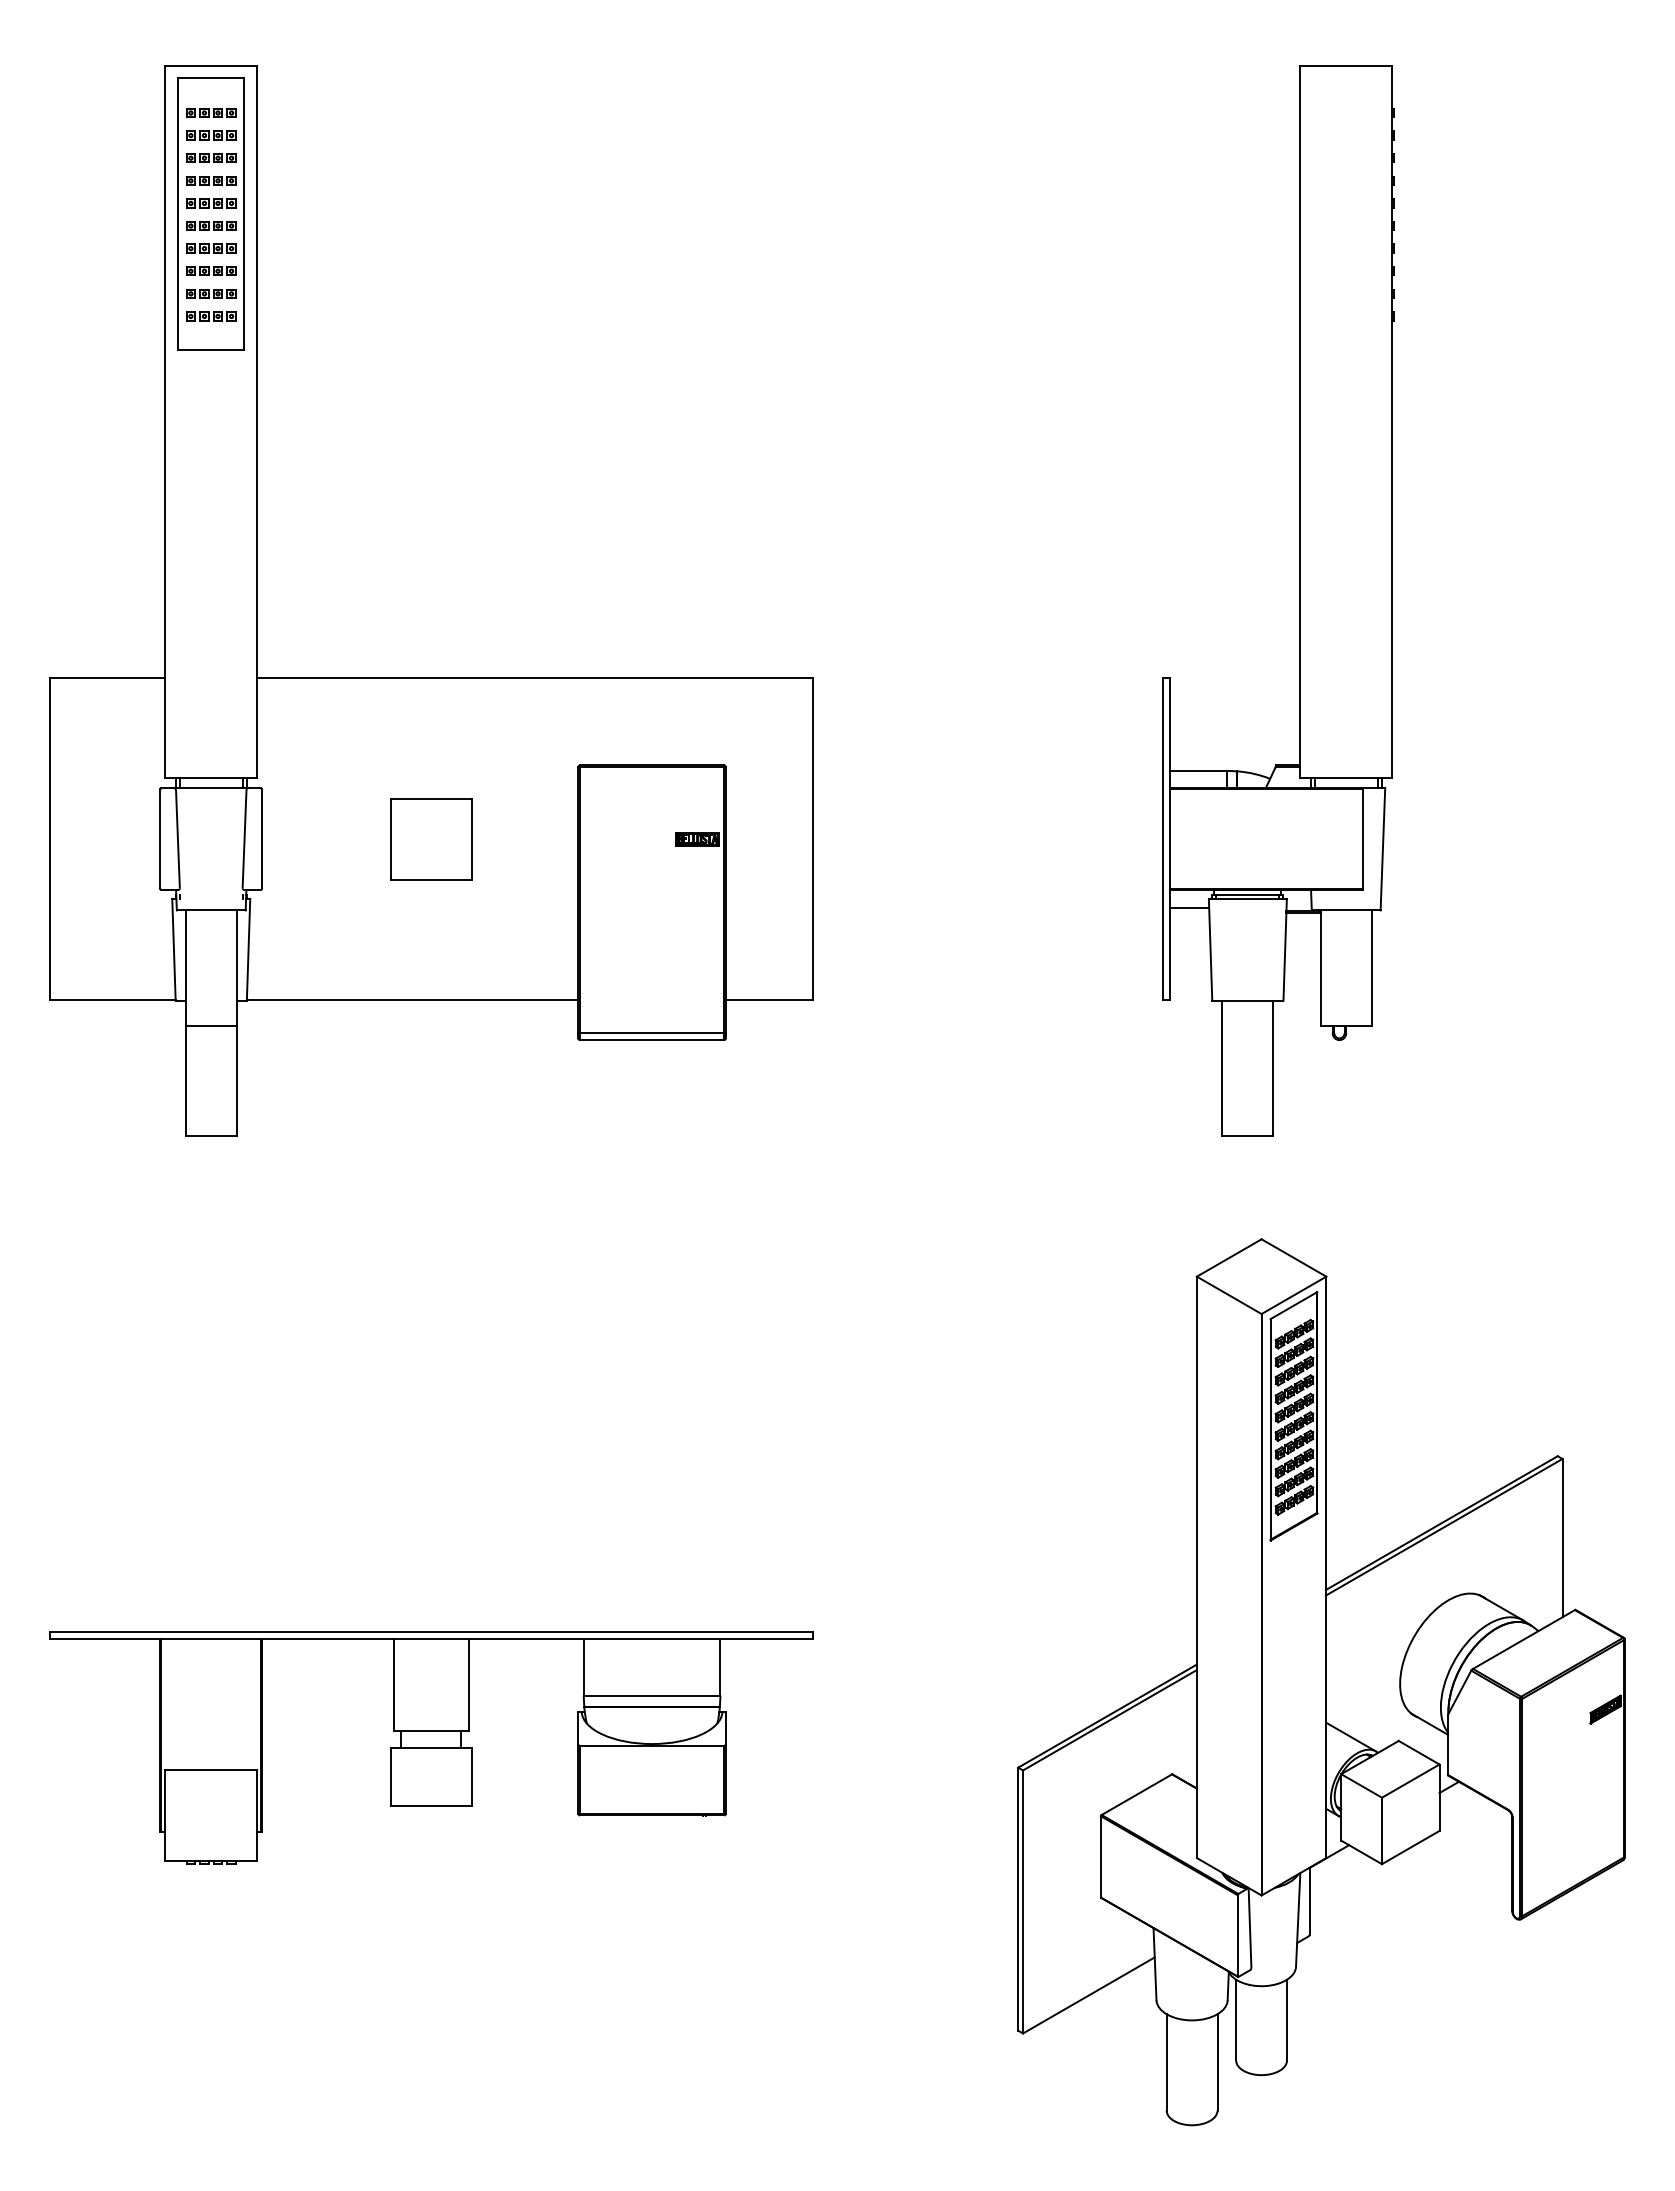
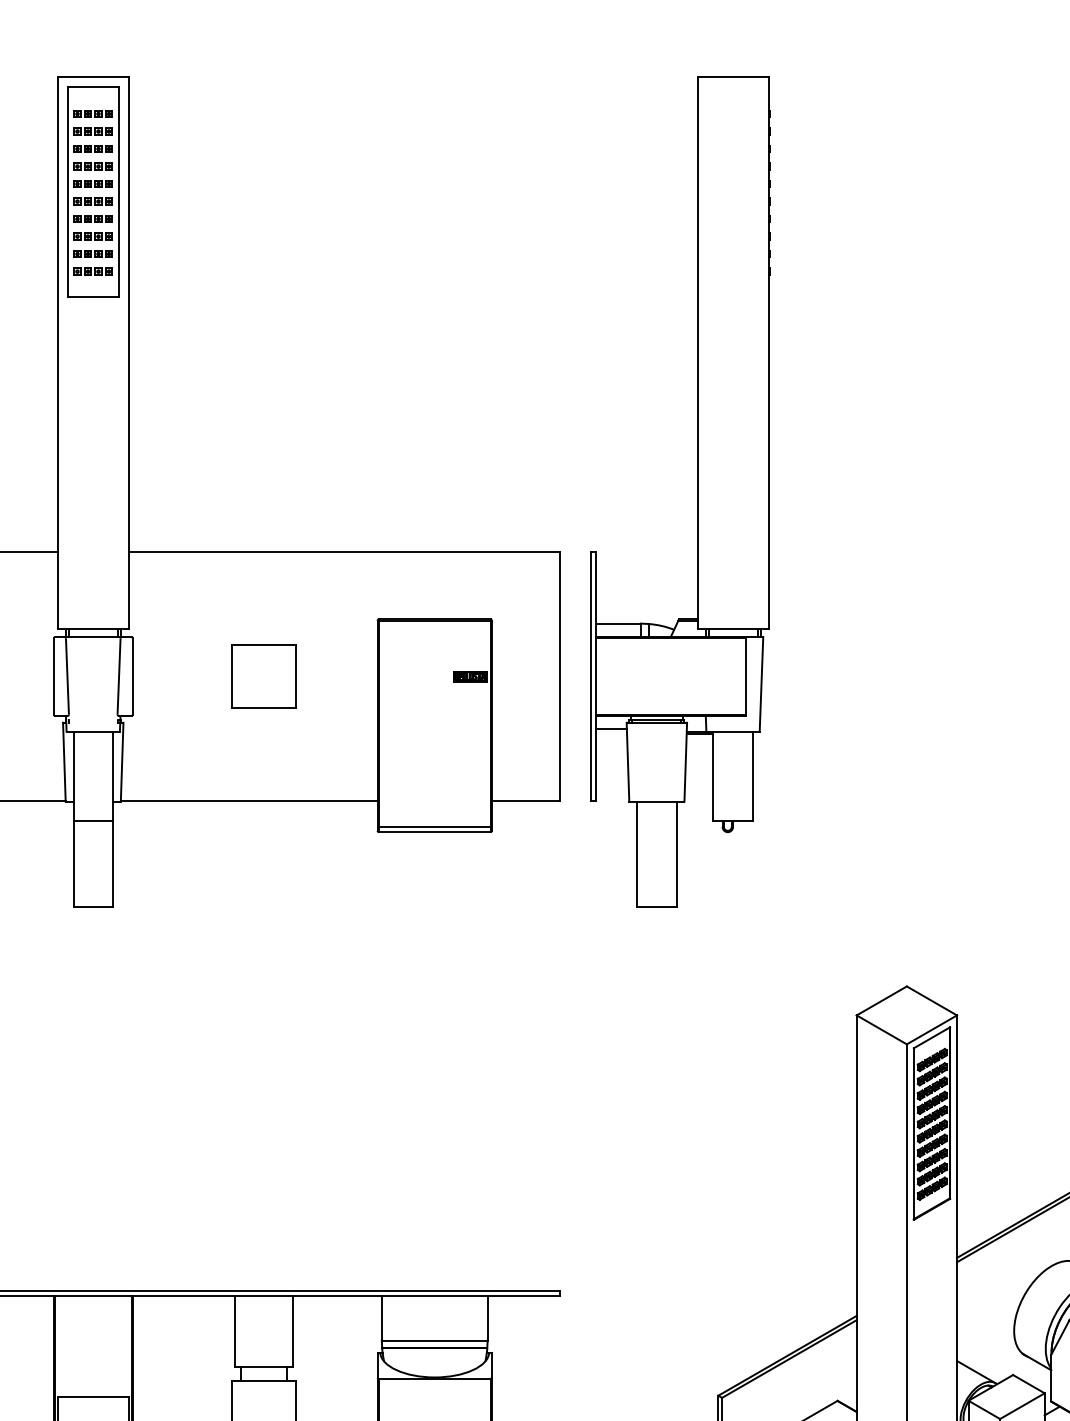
part: (1299, 600) -> (696, 491), moved

